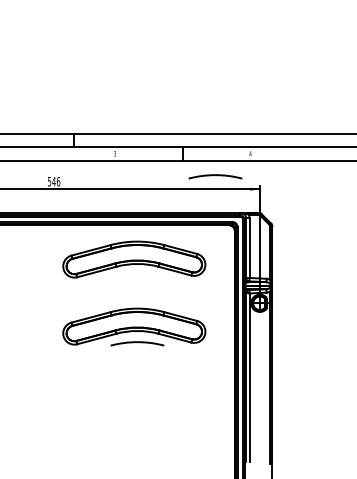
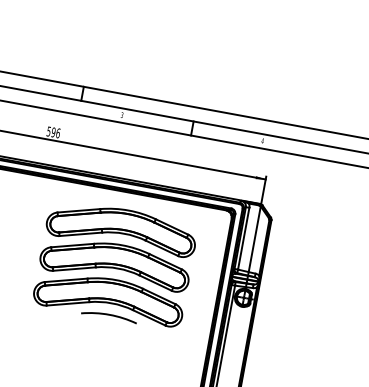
arc: (215, 176) -> (222, 157), removed
text: (53, 181) -> (53, 132), 546 -> 596
part: (134, 292) -> (115, 262), added

